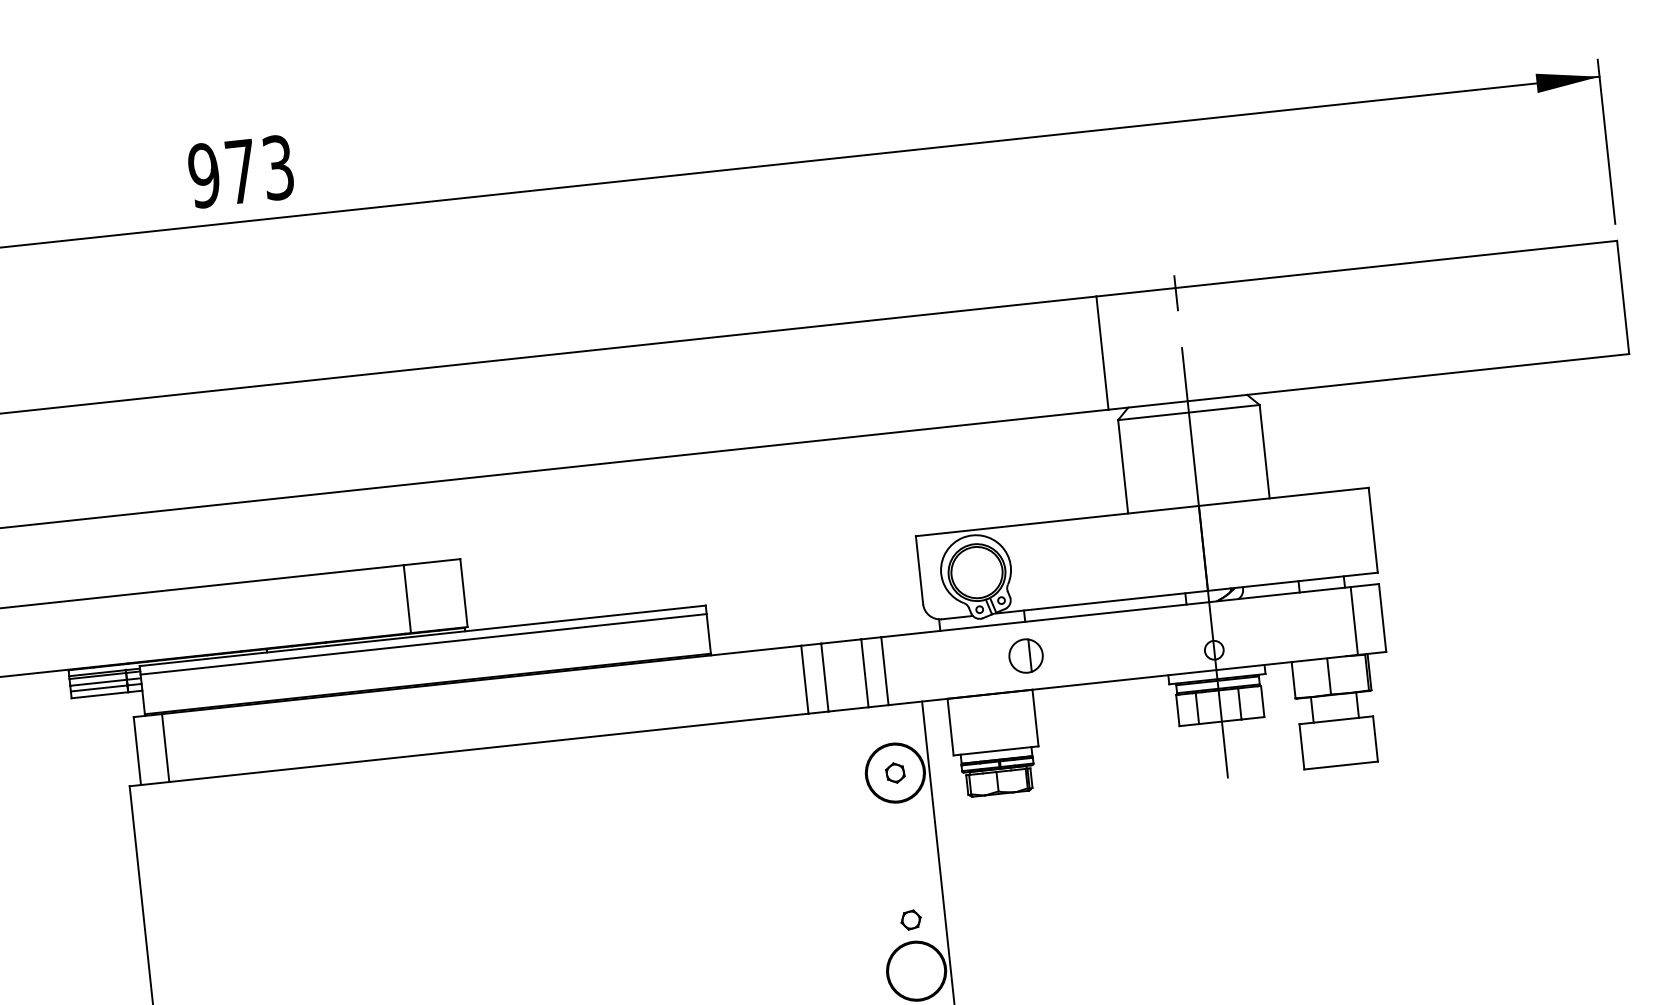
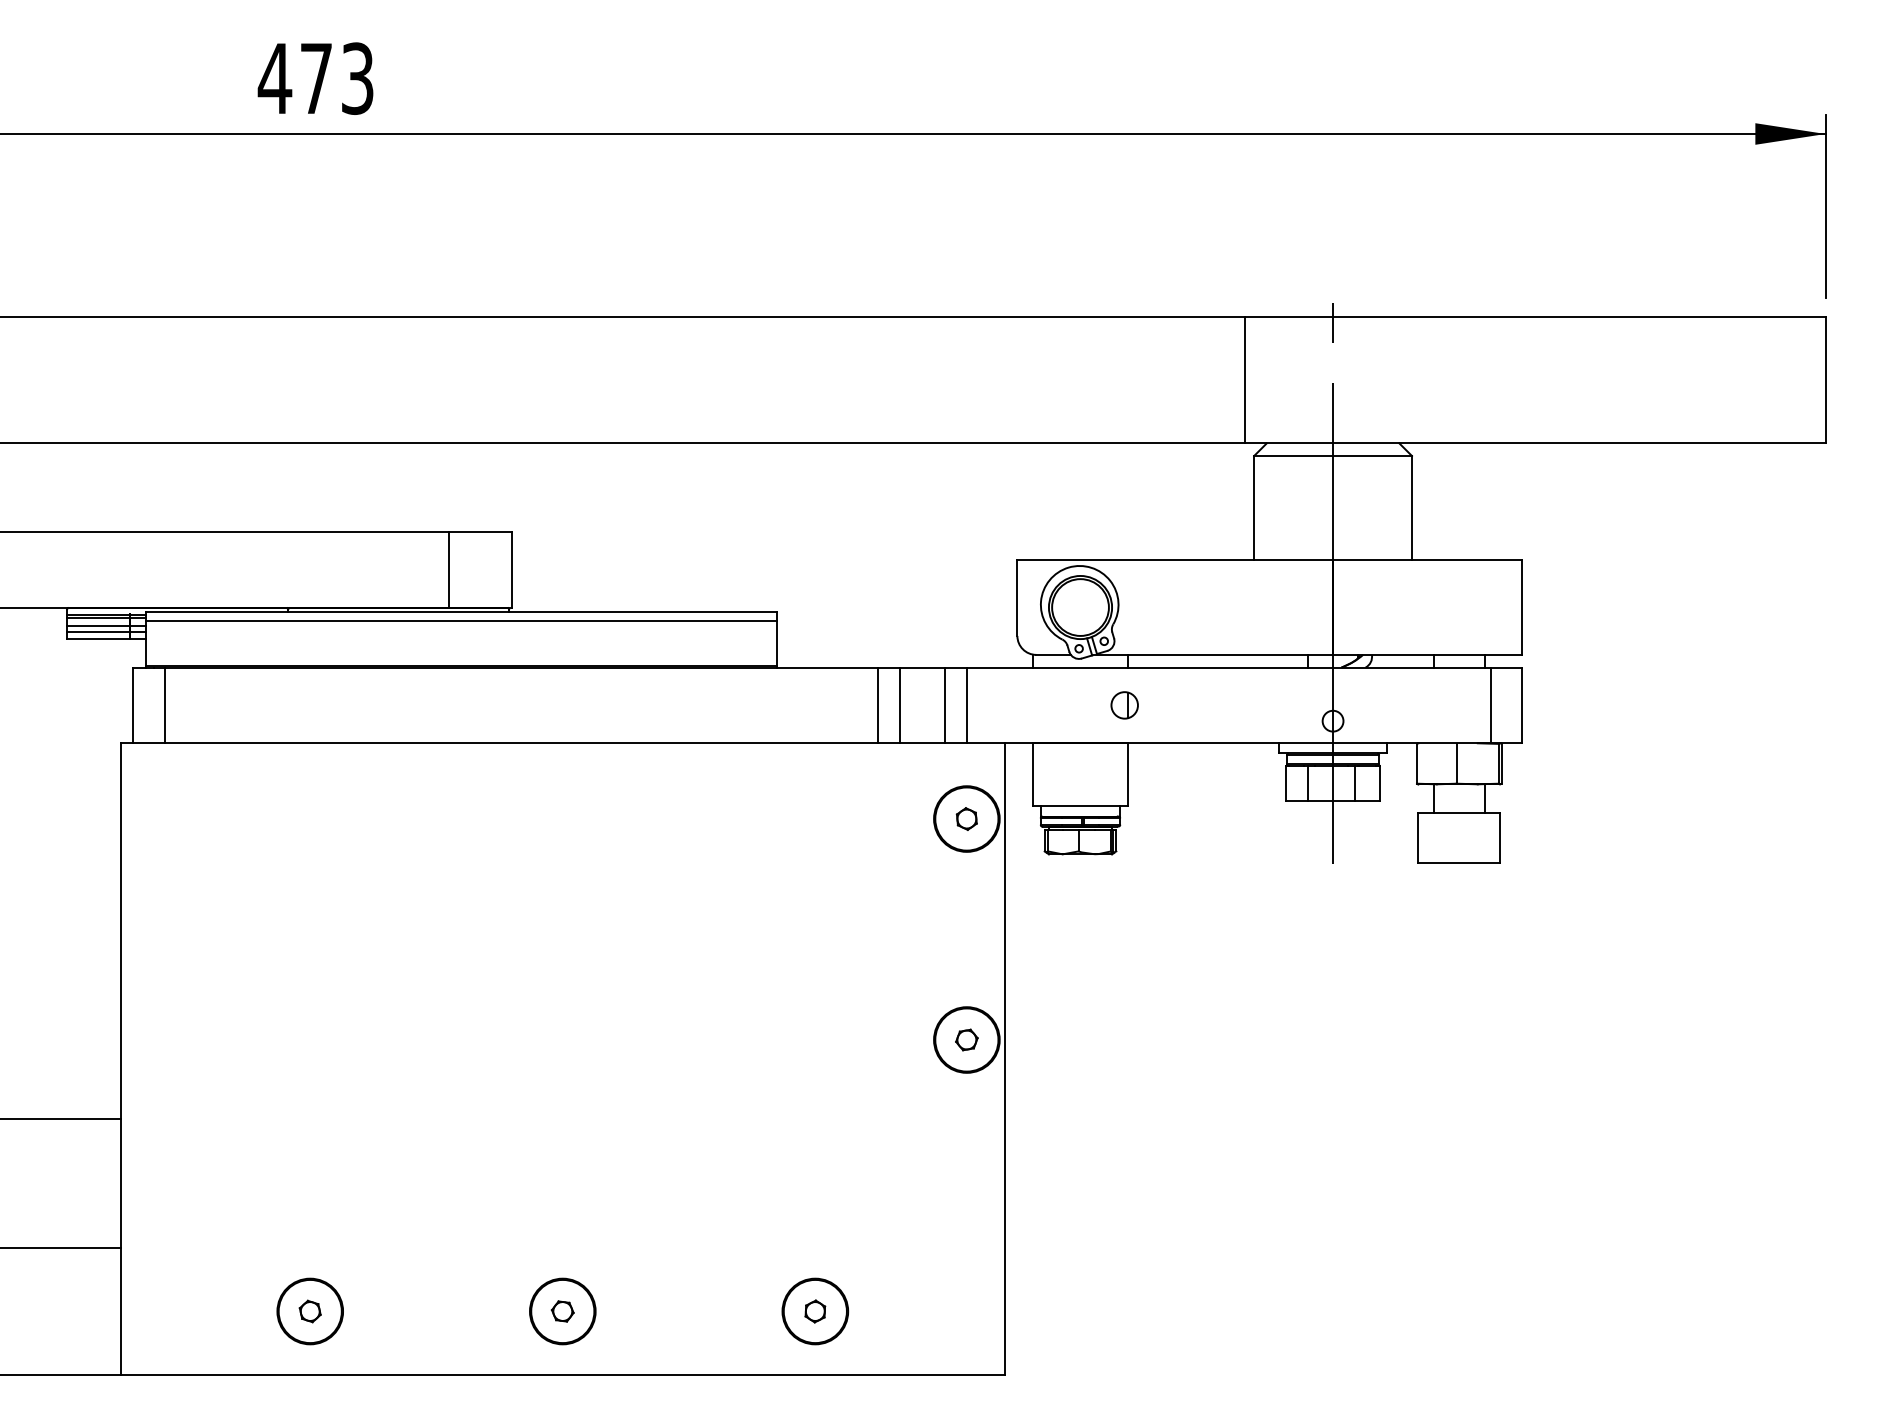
text: (203, 175) -> (274, 78), 973 -> 473
part: (1025, 656) -> (1124, 705), size x0.71
part: (910, 919) -> (966, 1039), moved

